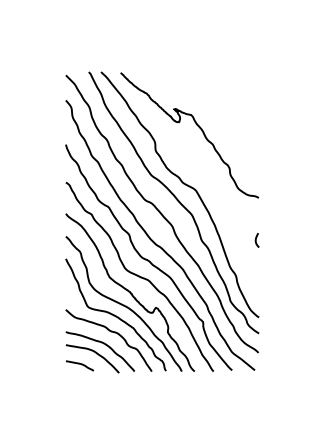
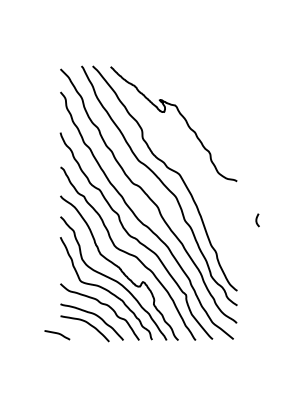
curve: (257, 240) -> (257, 220), moved
curve: (80, 365) -> (57, 334), moved

